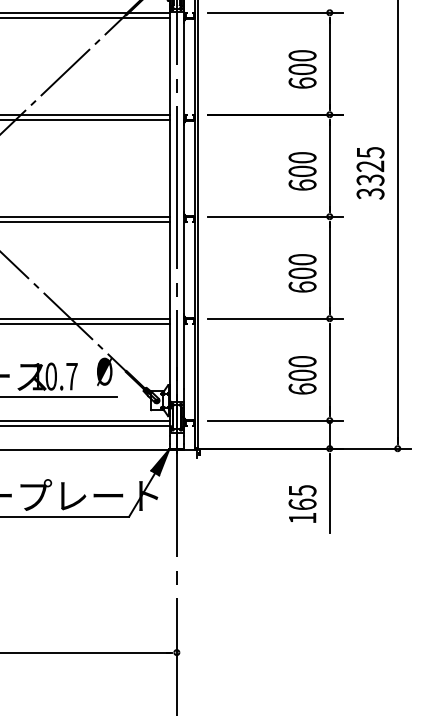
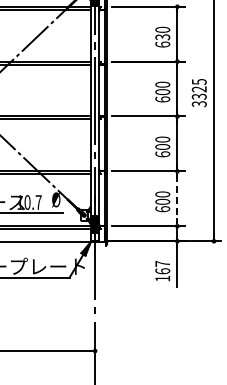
text: (302, 69) -> (162, 37), 600 -> 630
line: (329, 369) -> (177, 198), solid -> dashed
text: (302, 489) -> (162, 263), 165 -> 167

